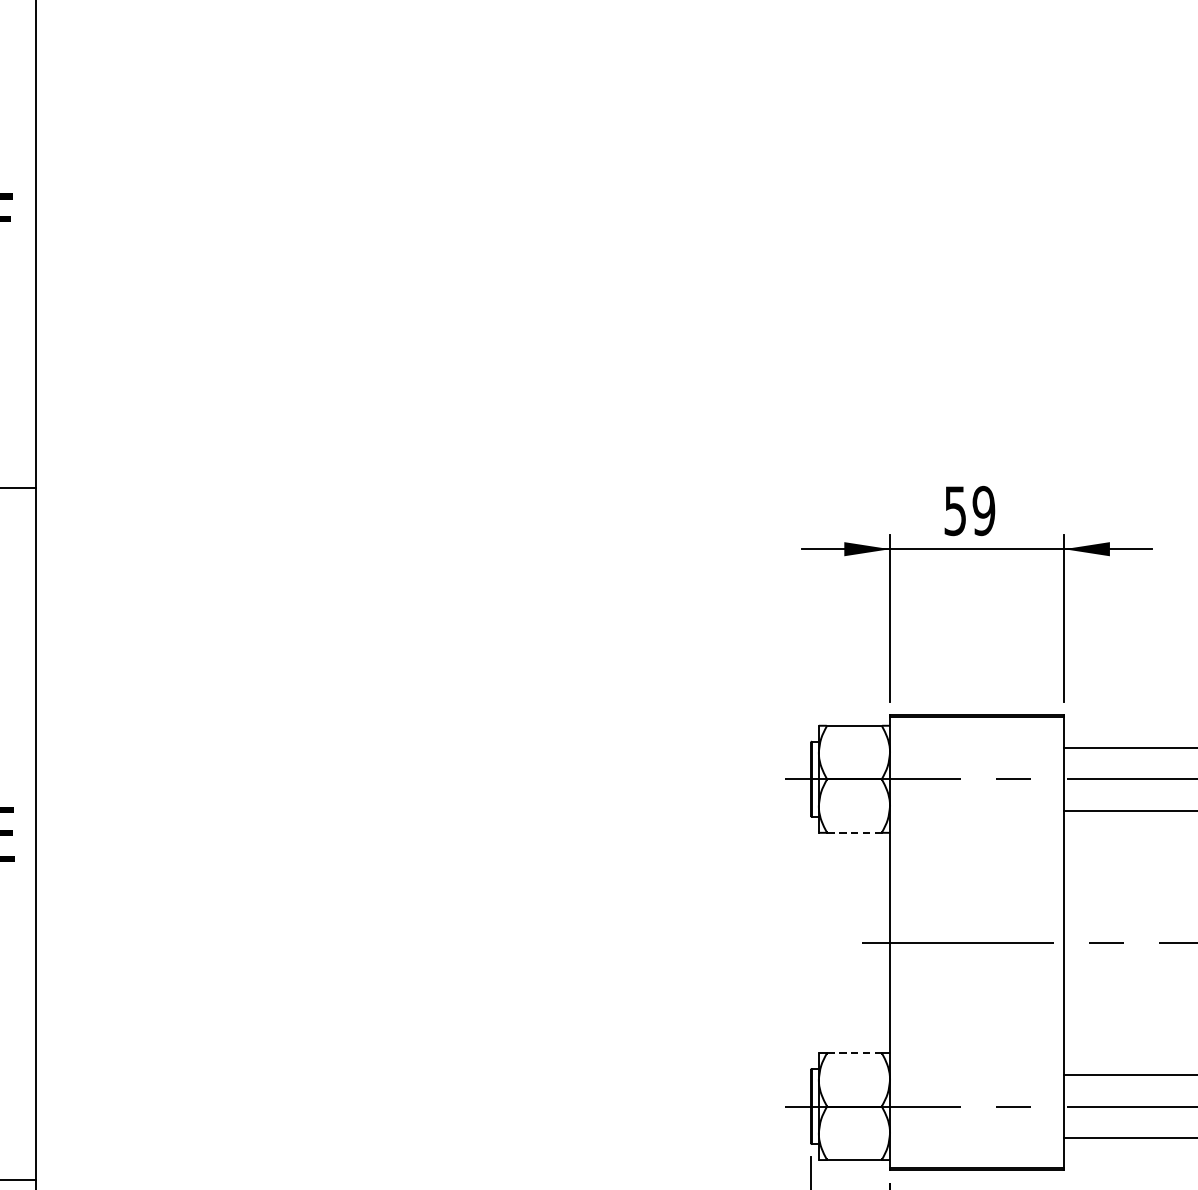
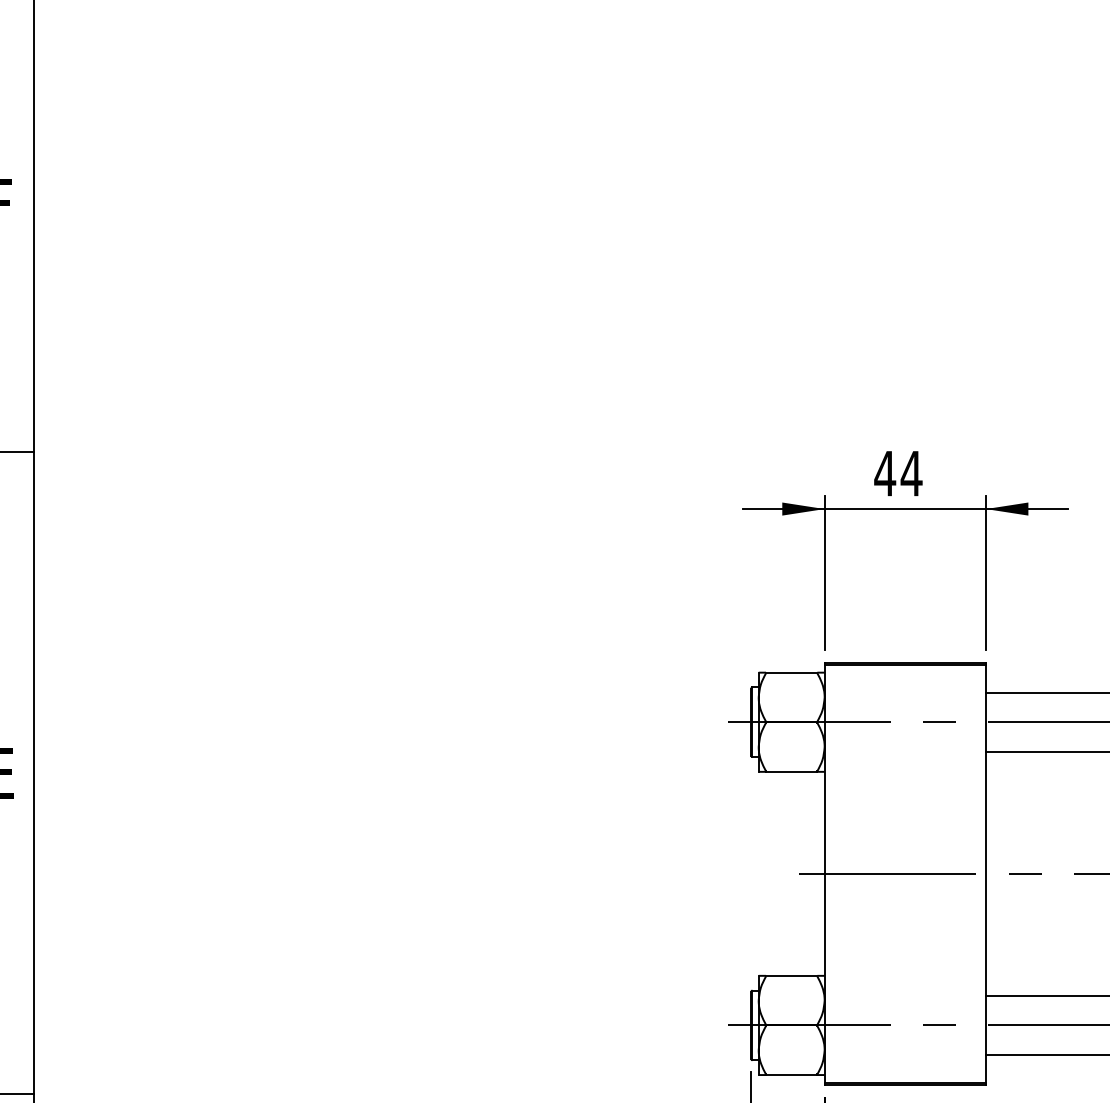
text: (969, 510) -> (898, 473), 59 -> 44
line: (854, 832) -> (791, 771), dashed -> solid
line: (854, 1052) -> (791, 975), dashed -> solid

